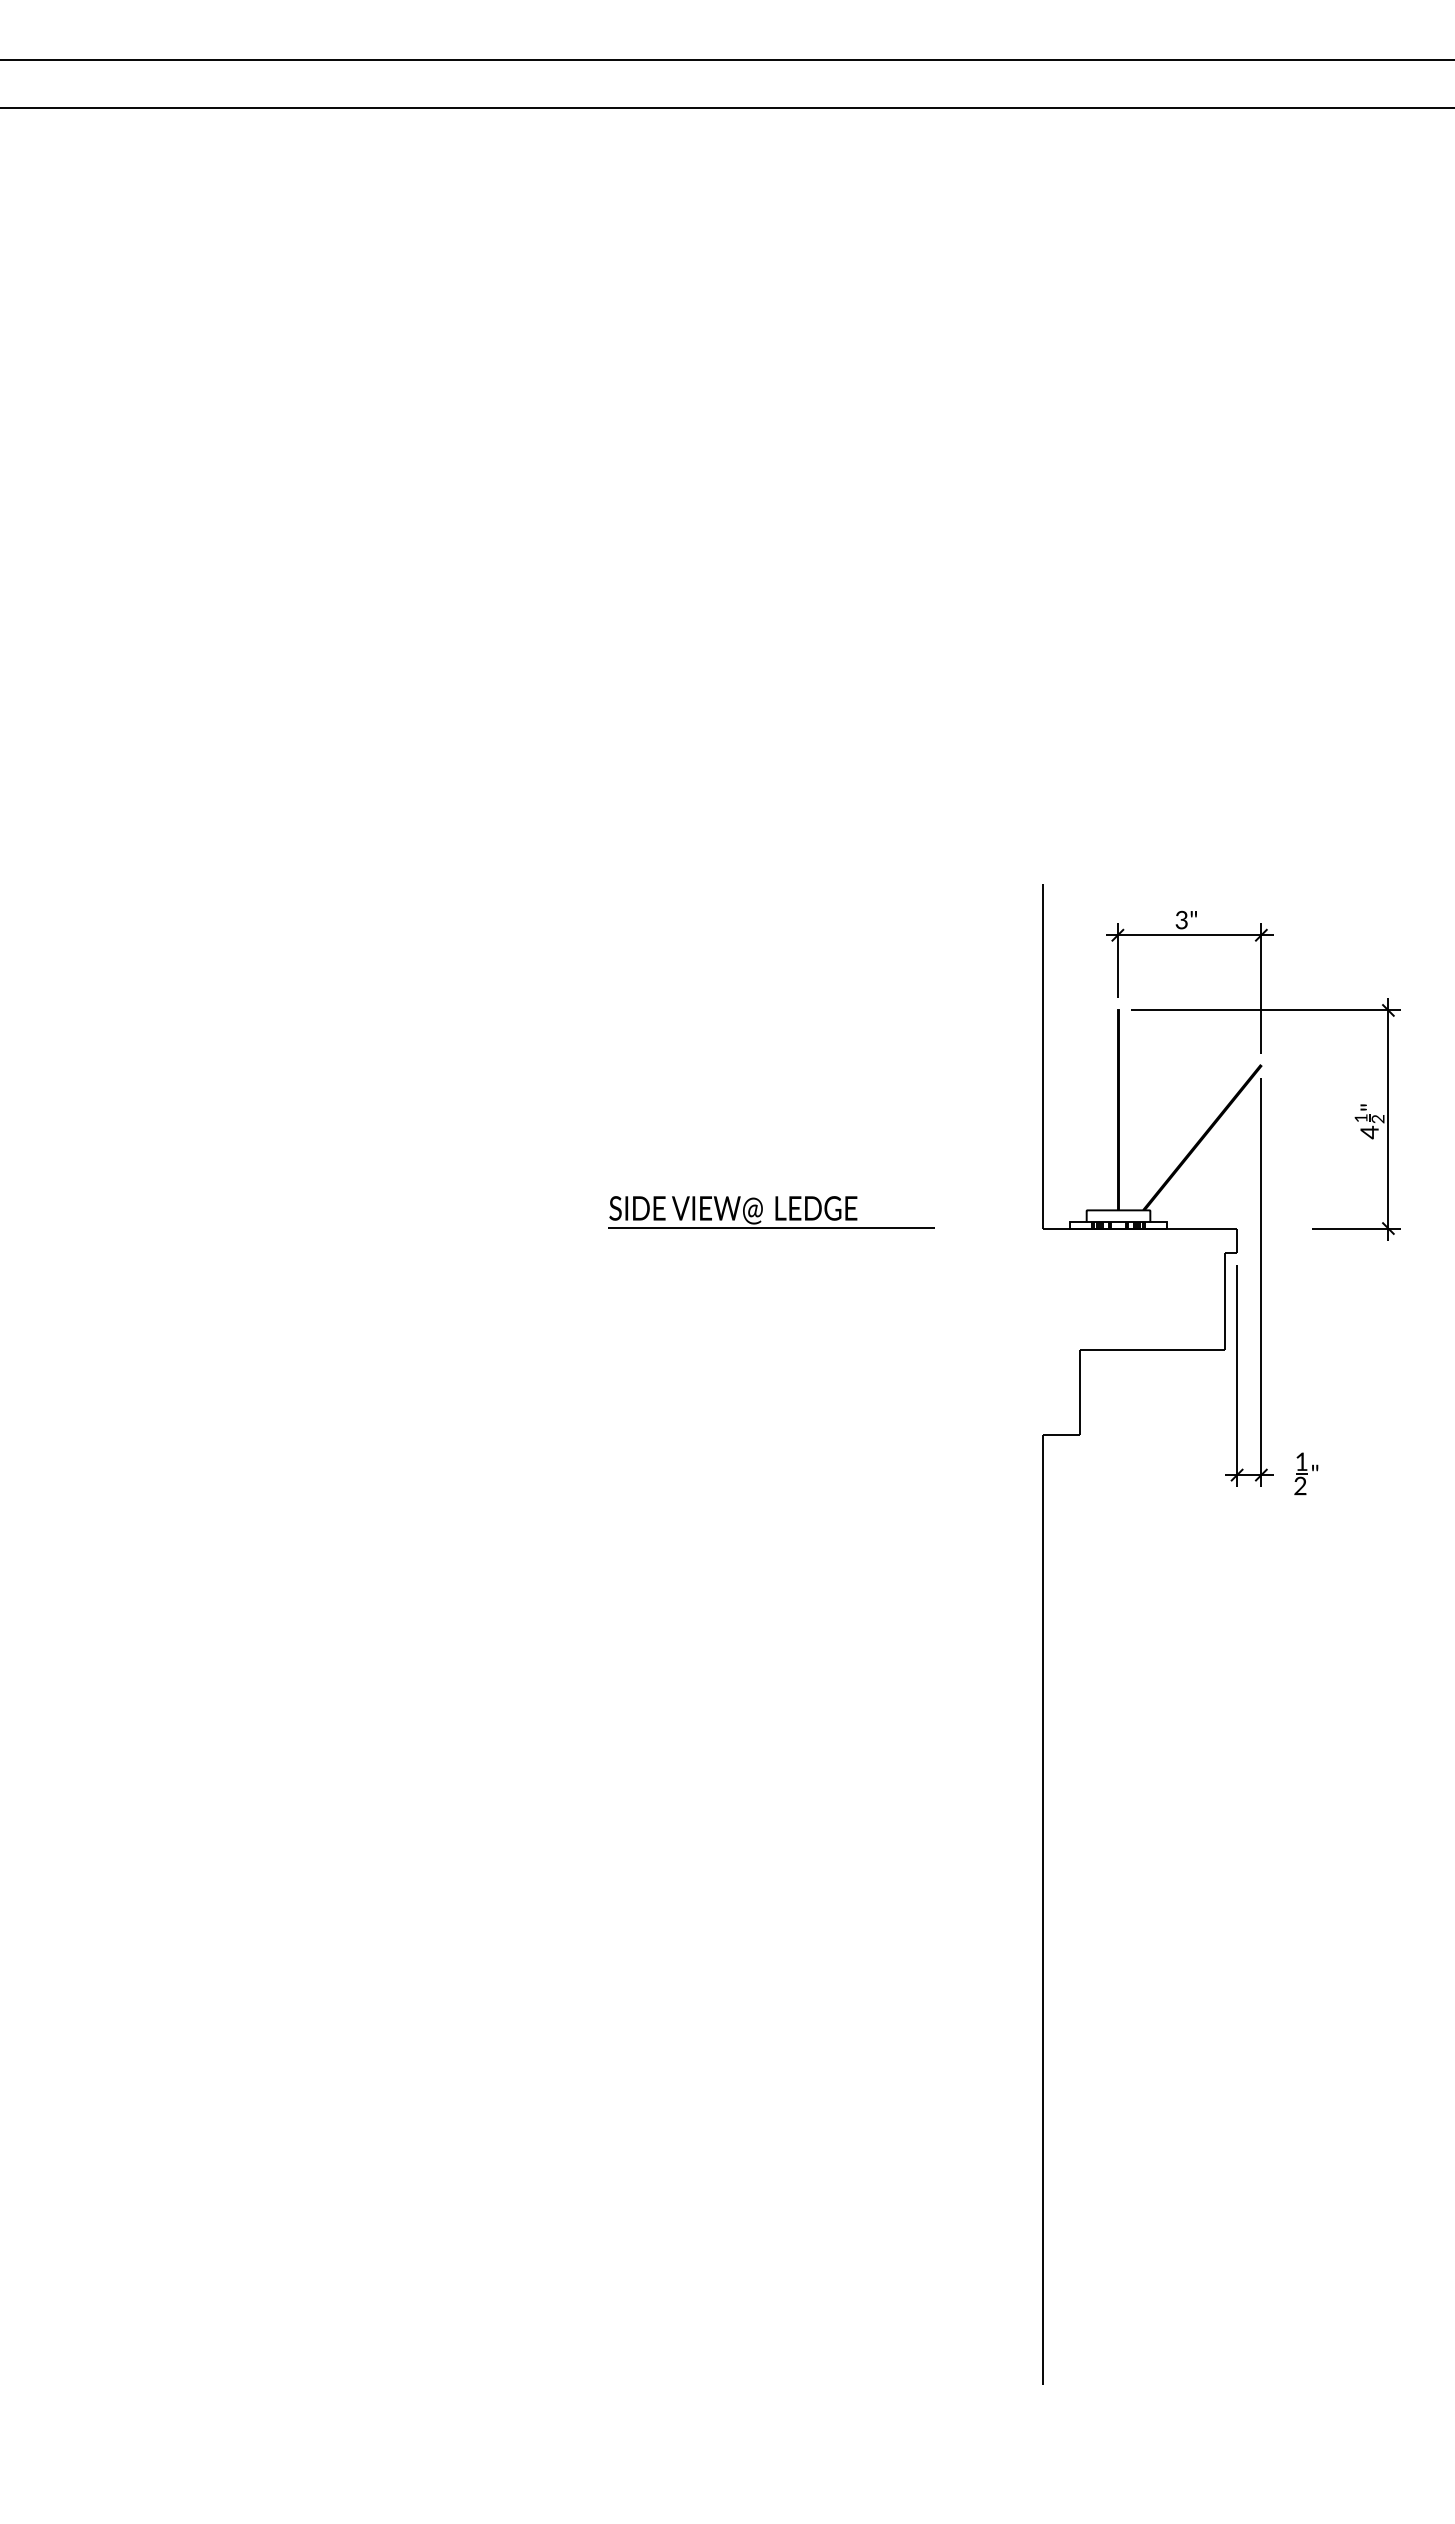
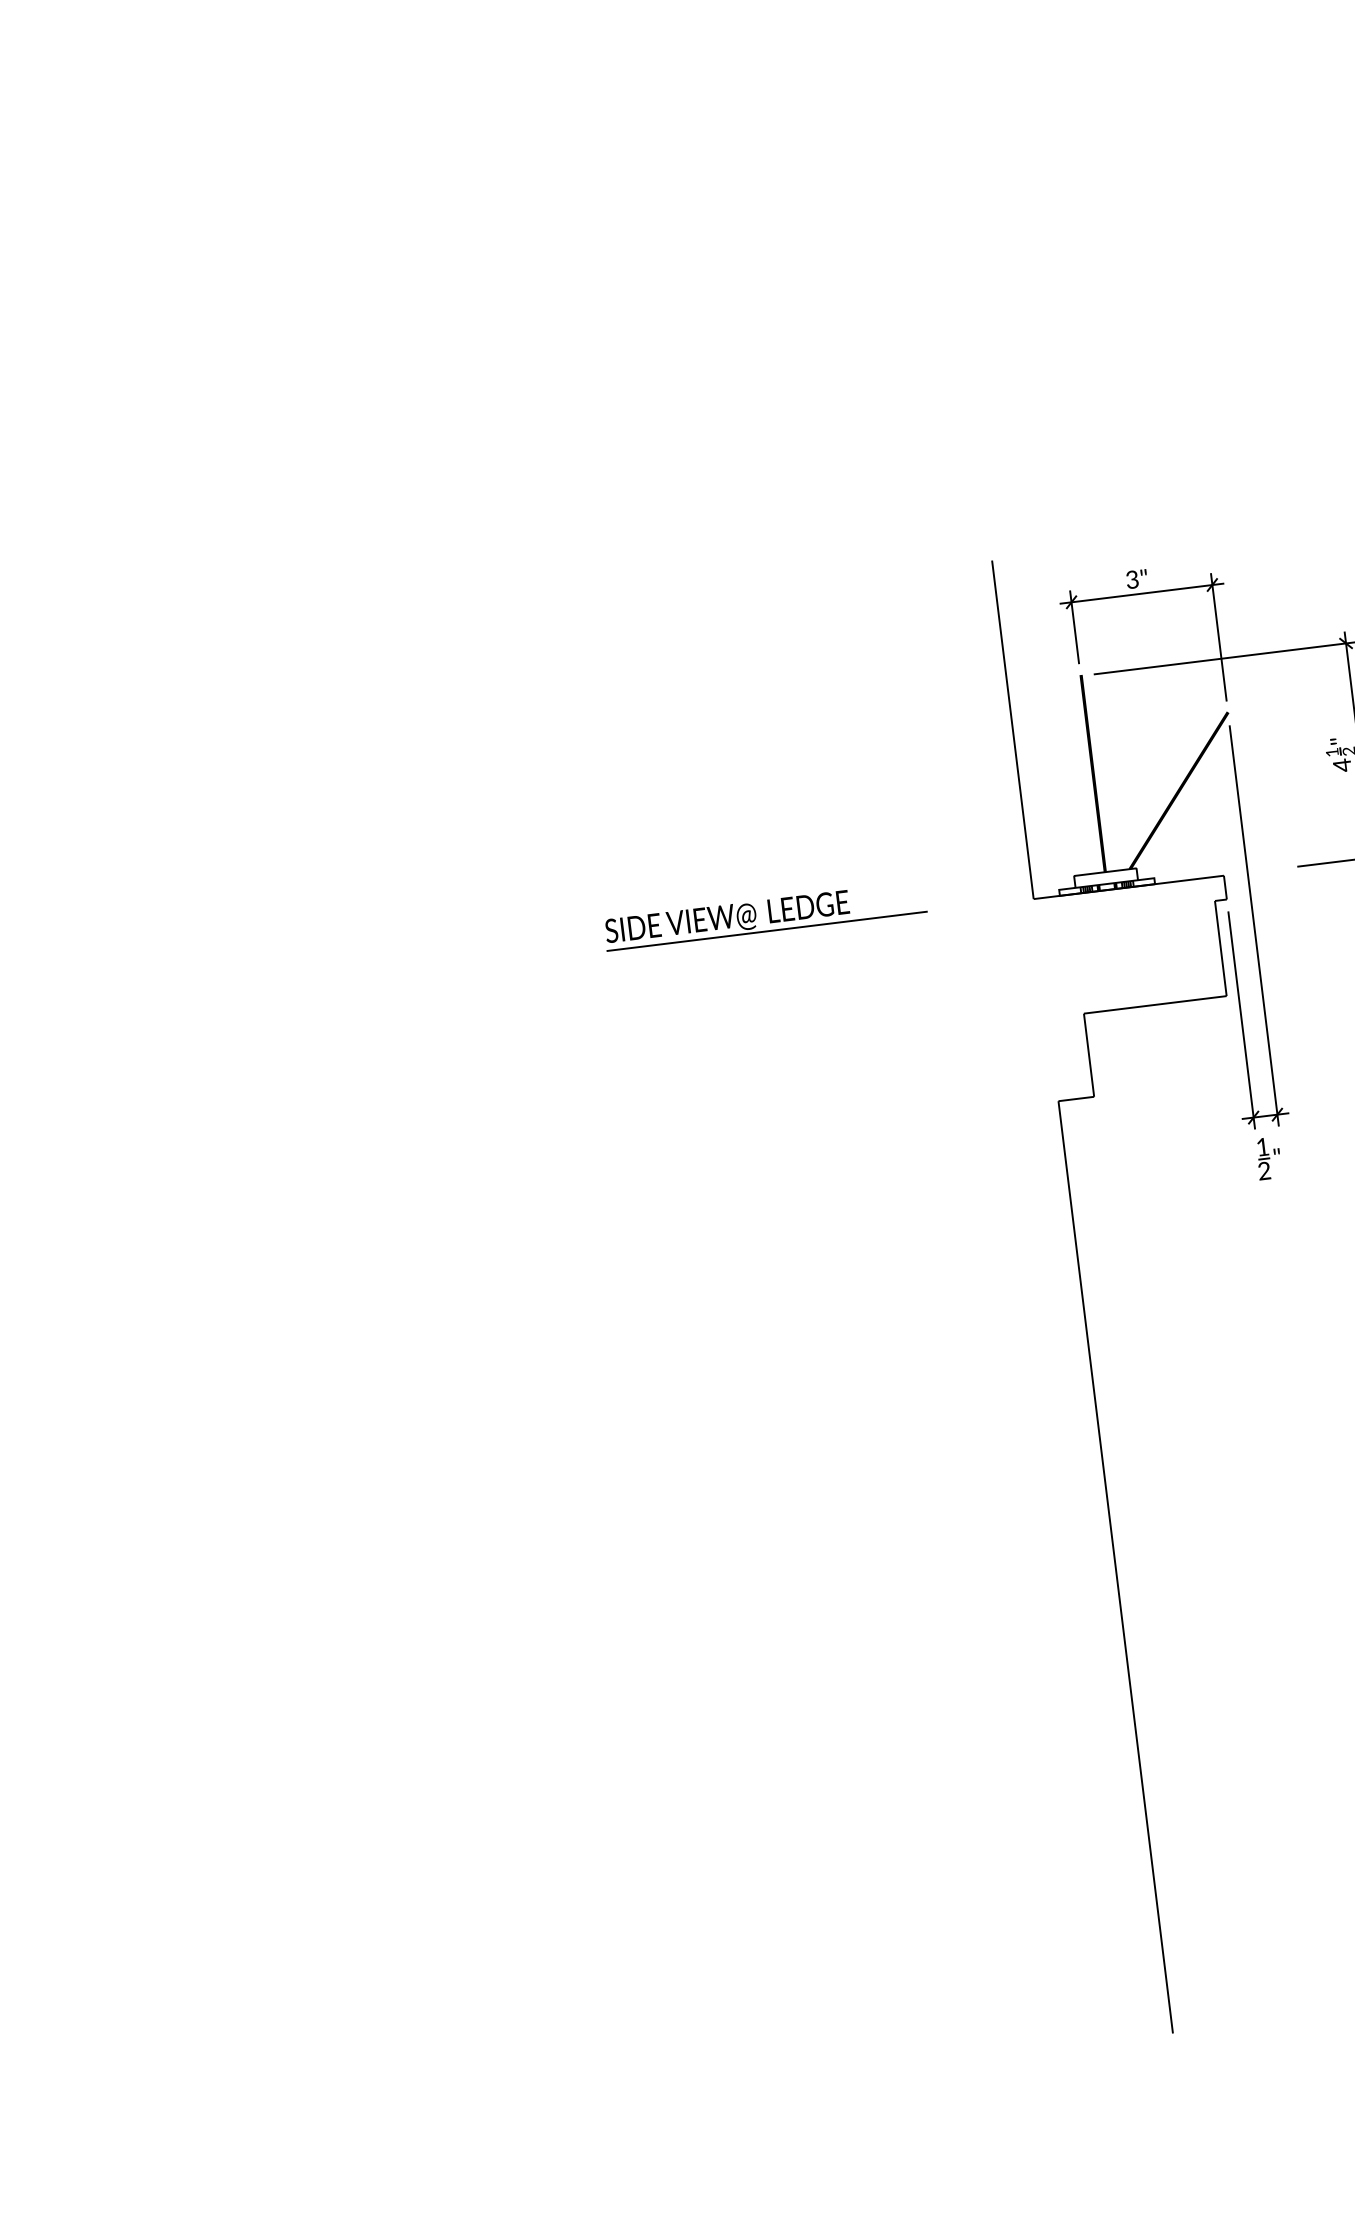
part: (1306, 1473) -> (1268, 1157), moved

